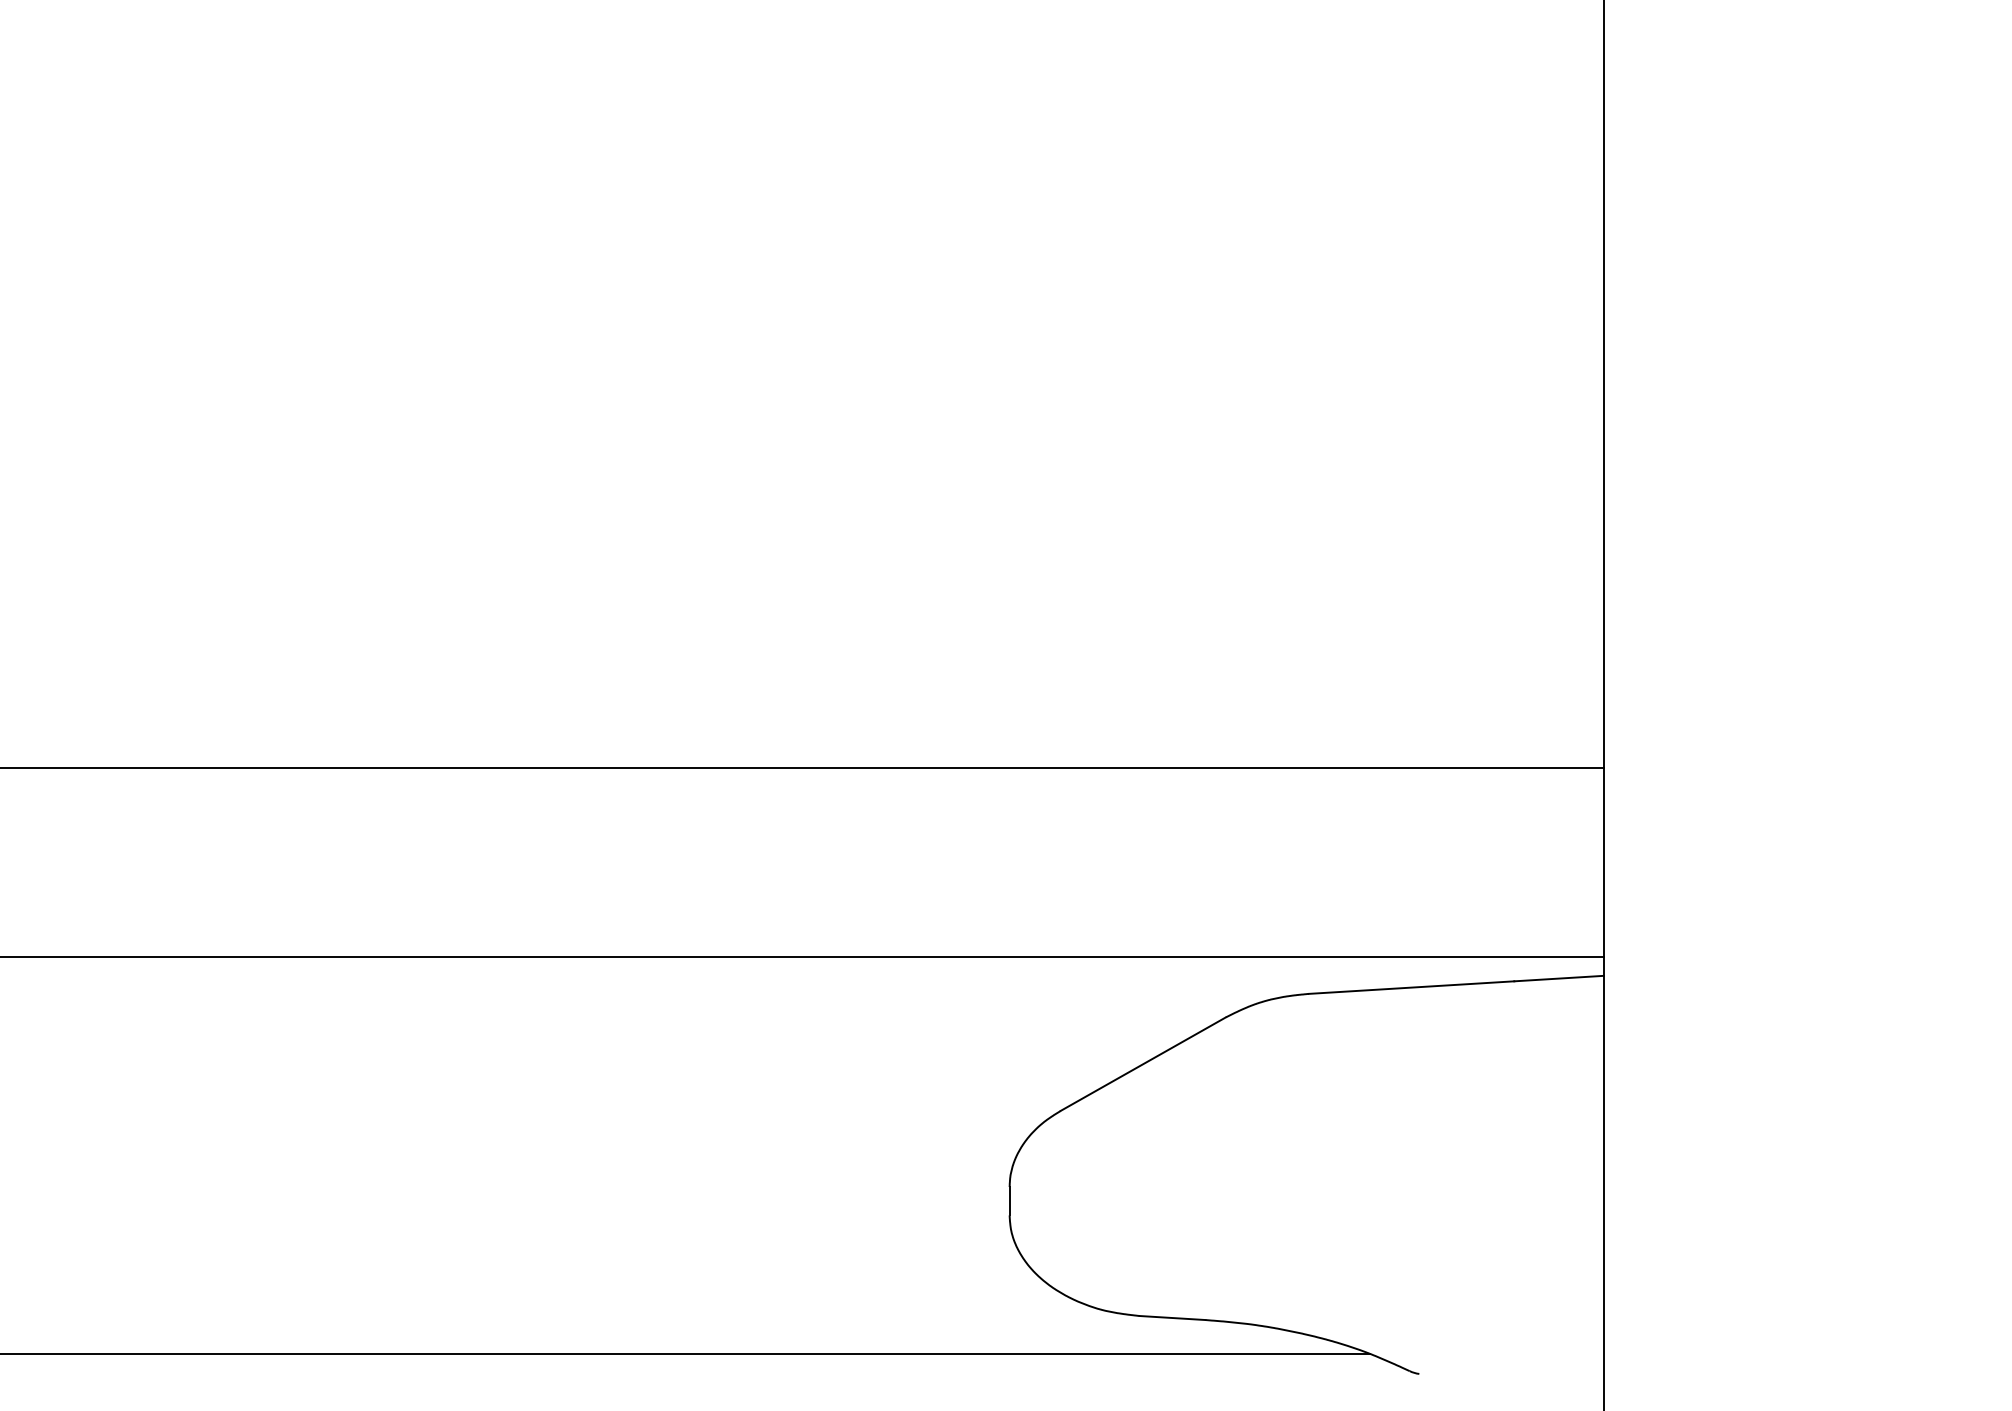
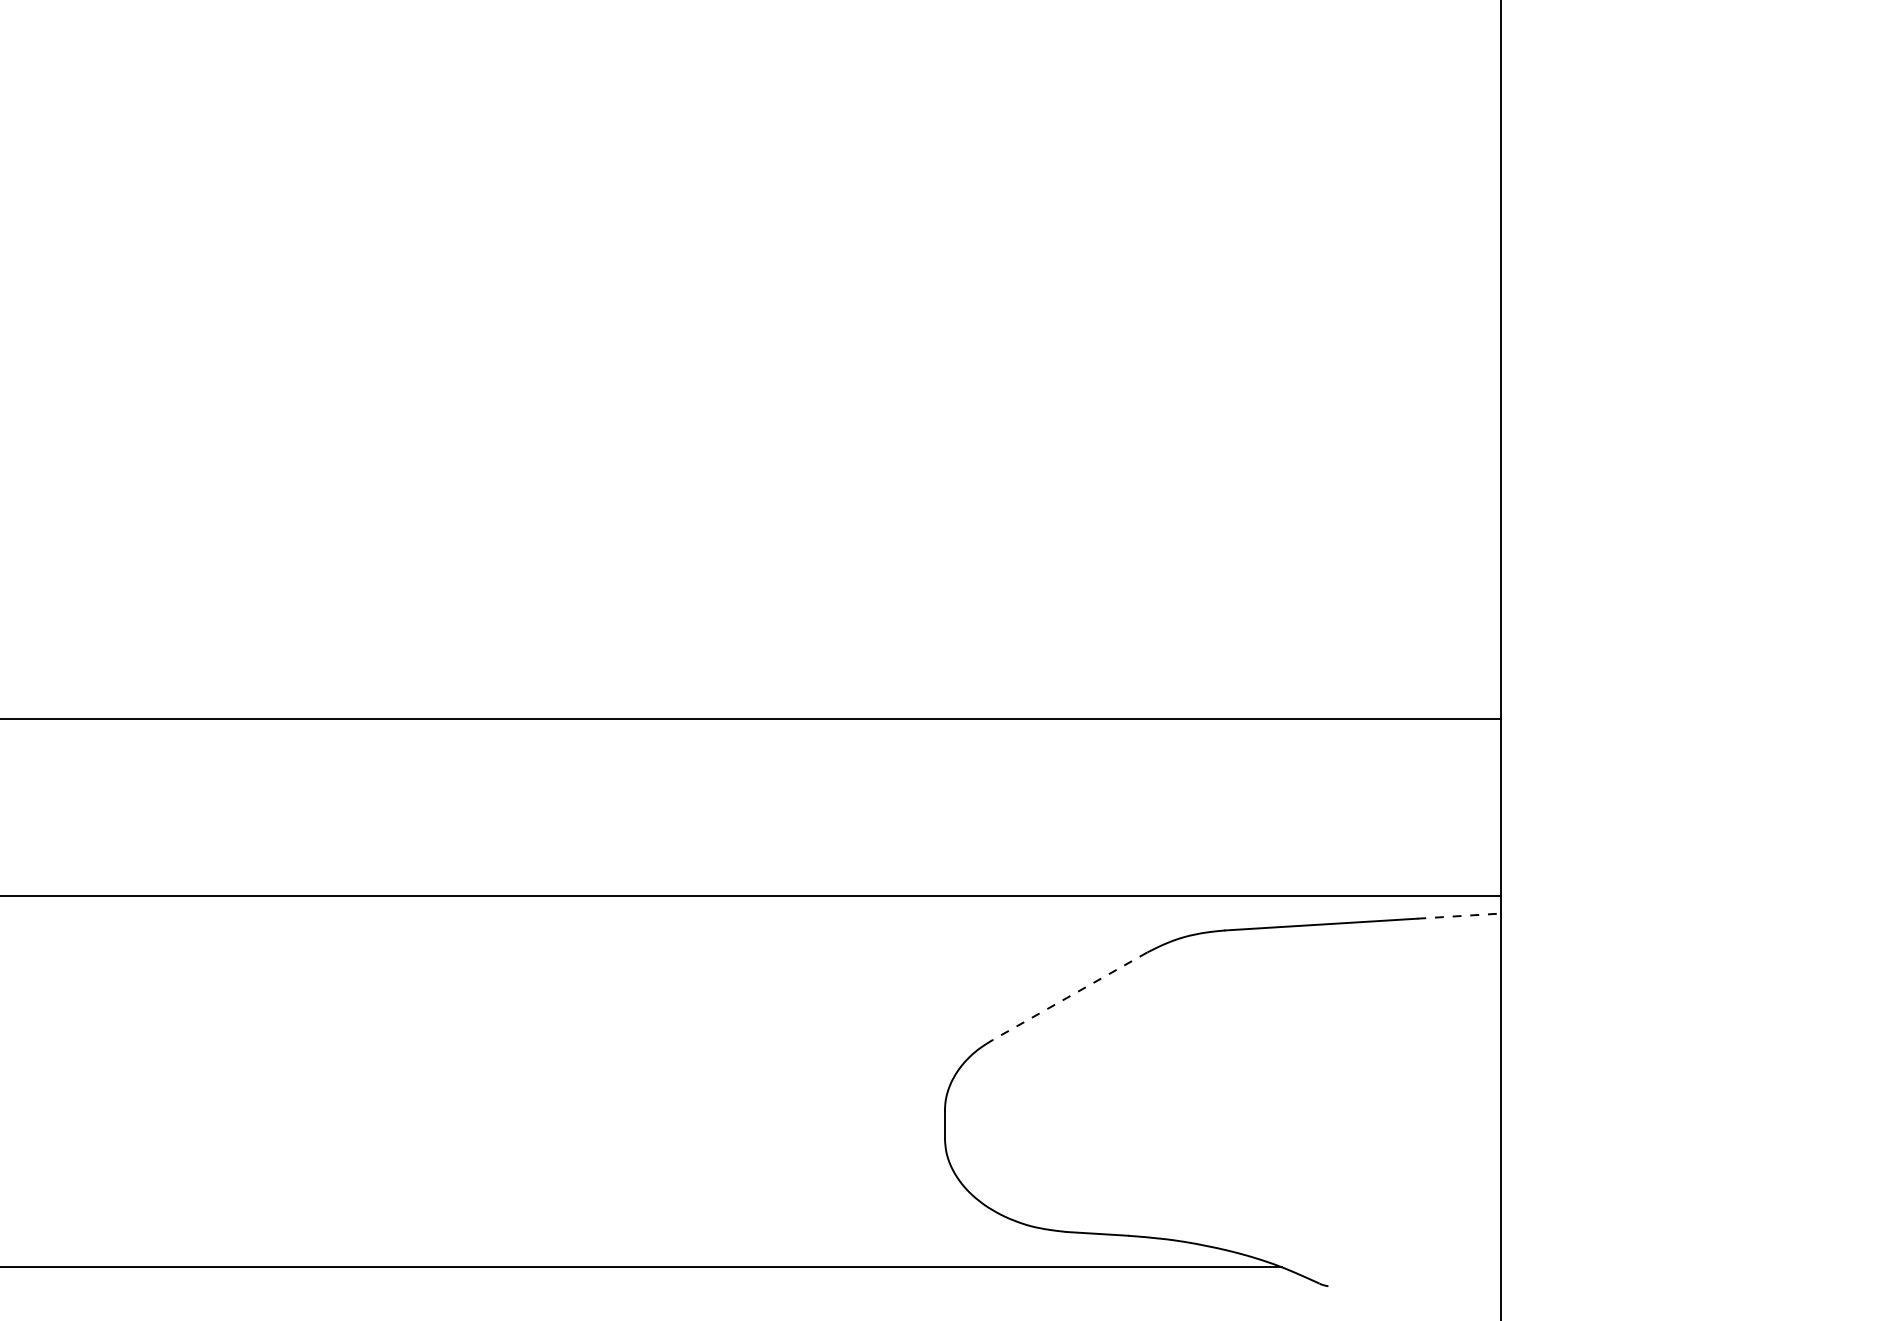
line: (1559, 978) -> (1459, 916), solid -> dashed
line: (1143, 1064) -> (1070, 996), solid -> dashed

